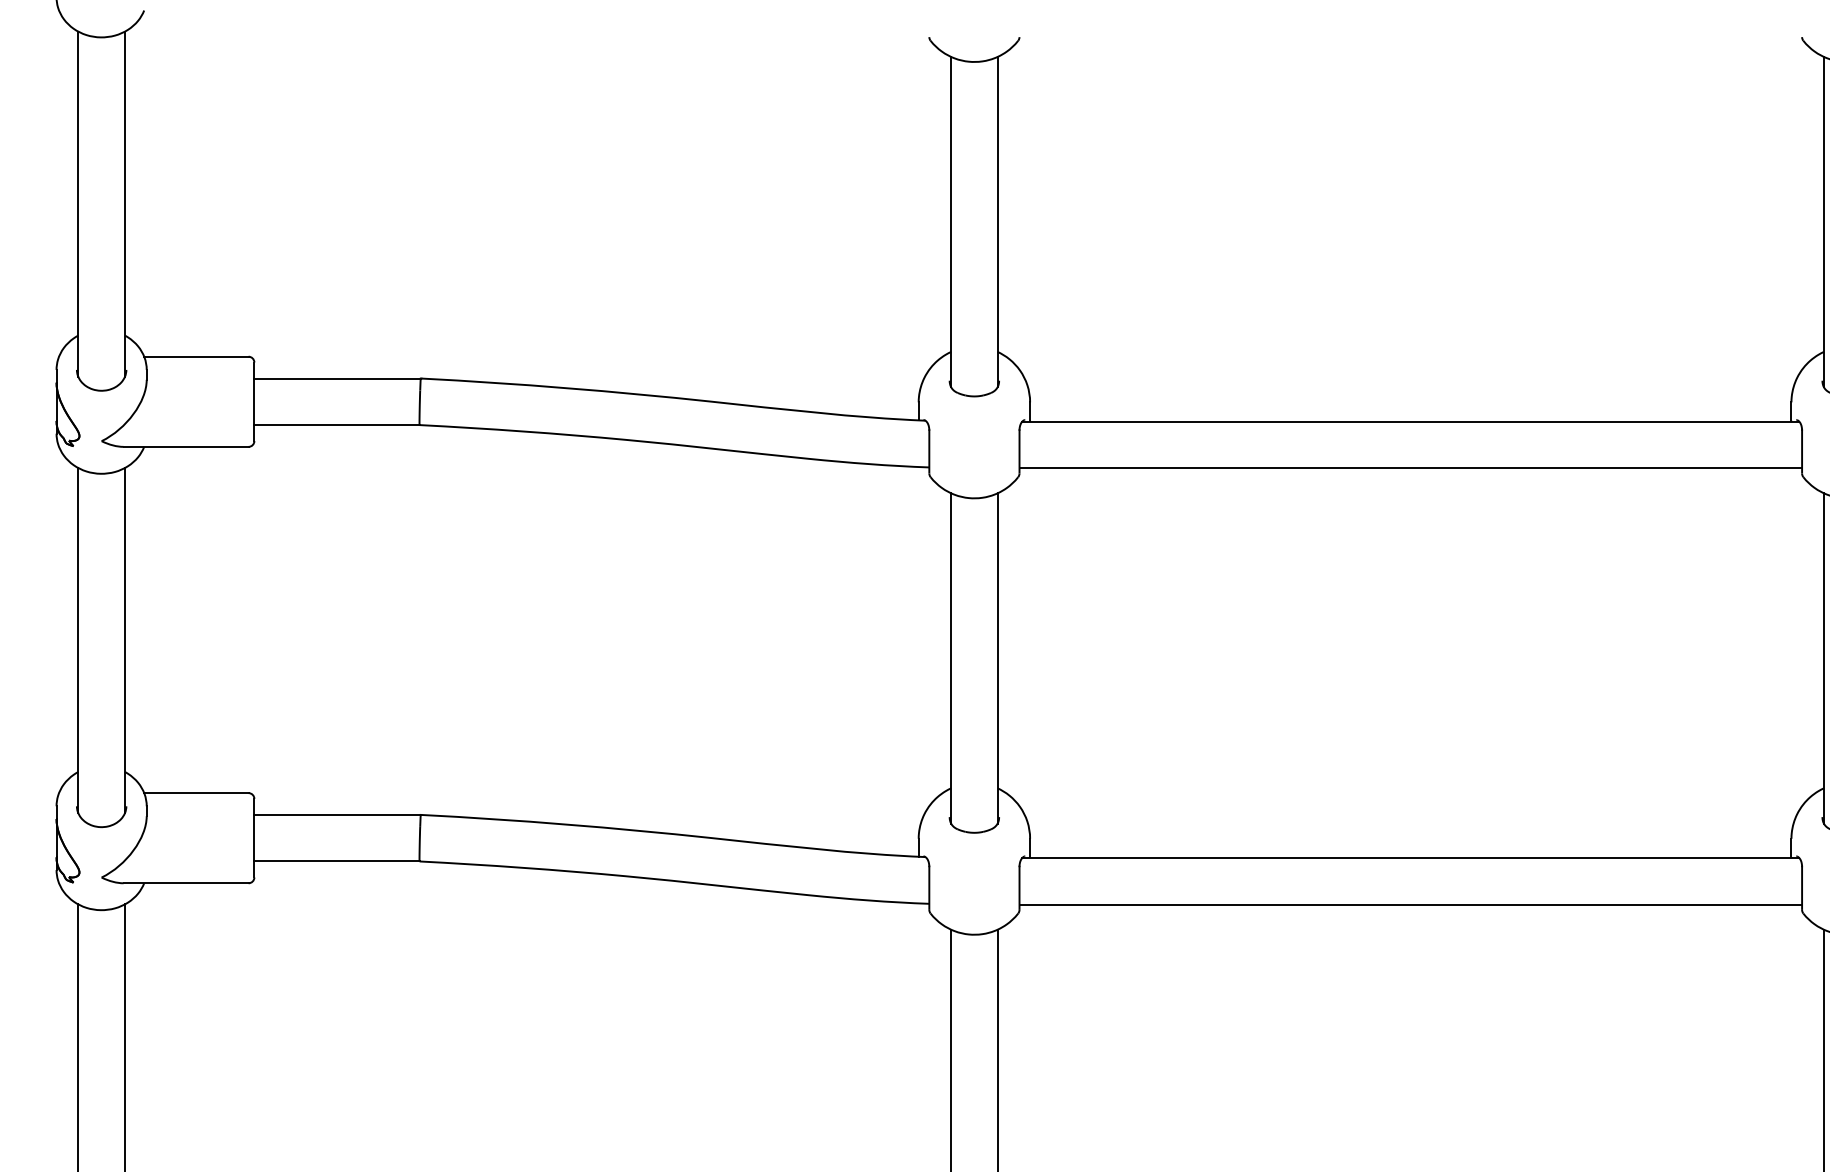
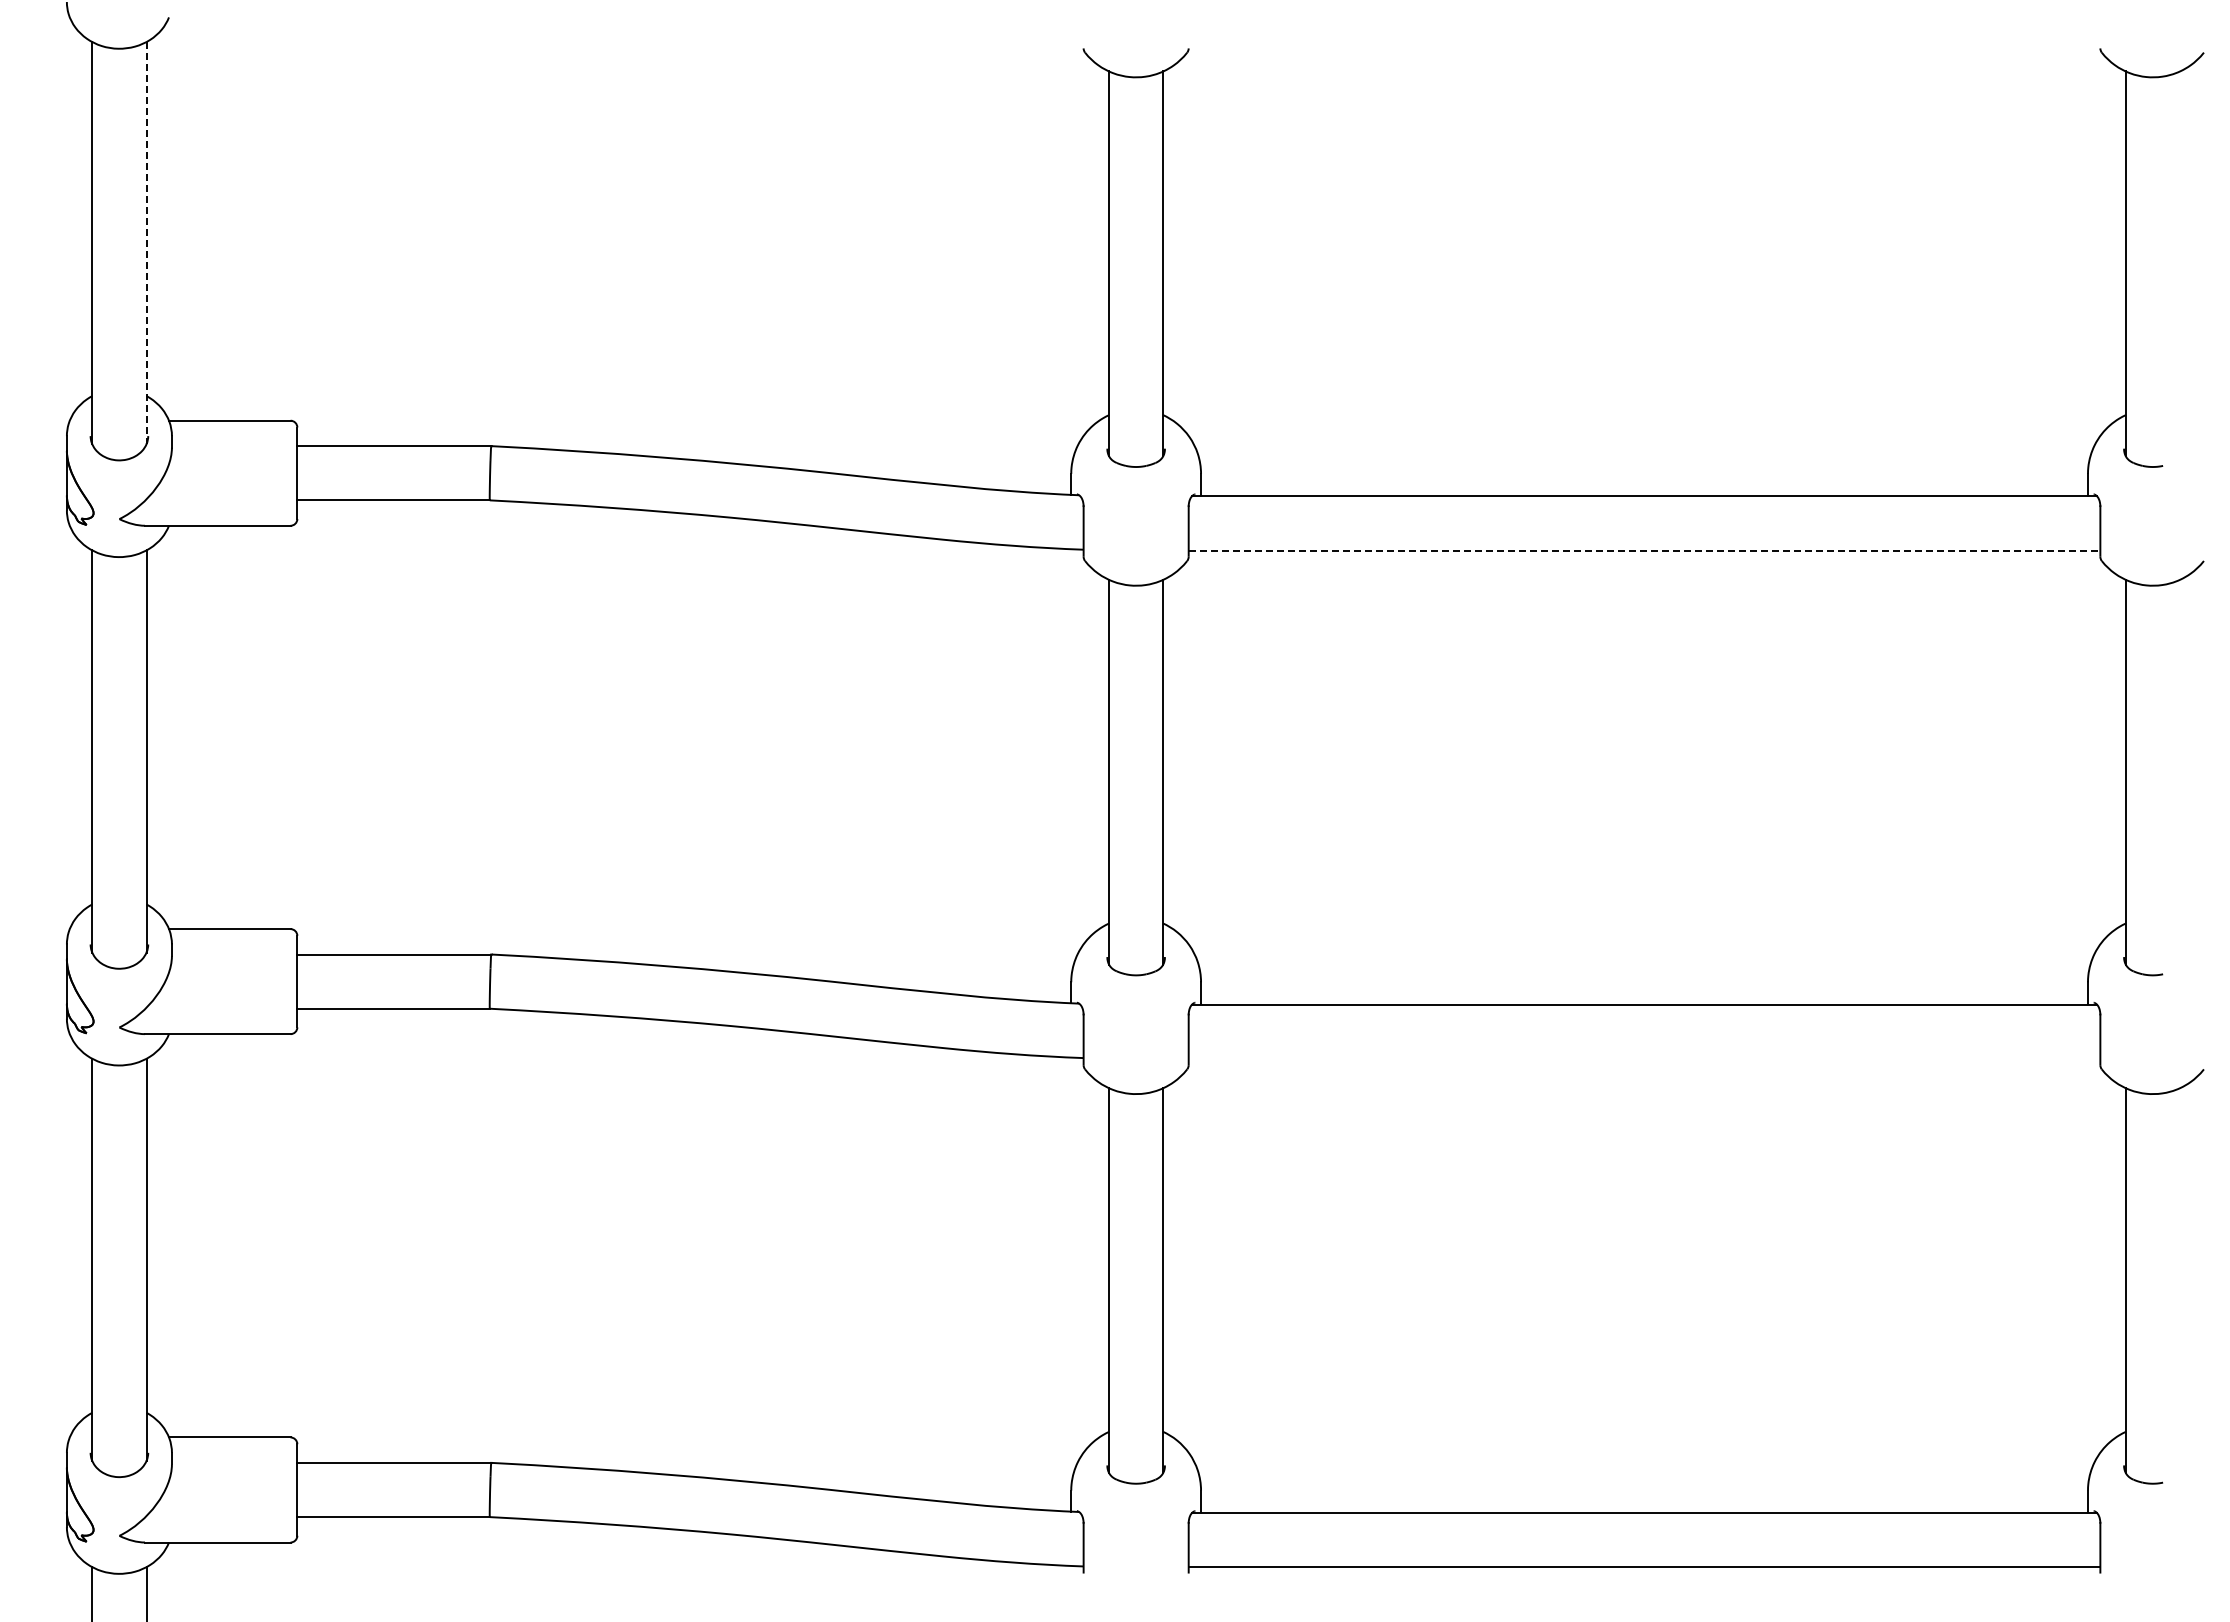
line: (124, 204) -> (146, 243), solid -> dashed
line: (1410, 468) -> (1644, 550), solid -> dashed
line: (1410, 905) -> (1644, 1059), removed

